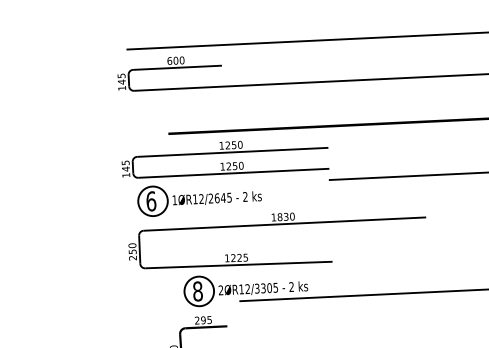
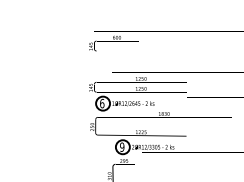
text: (198, 289) -> (122, 146), 8 -> 9

